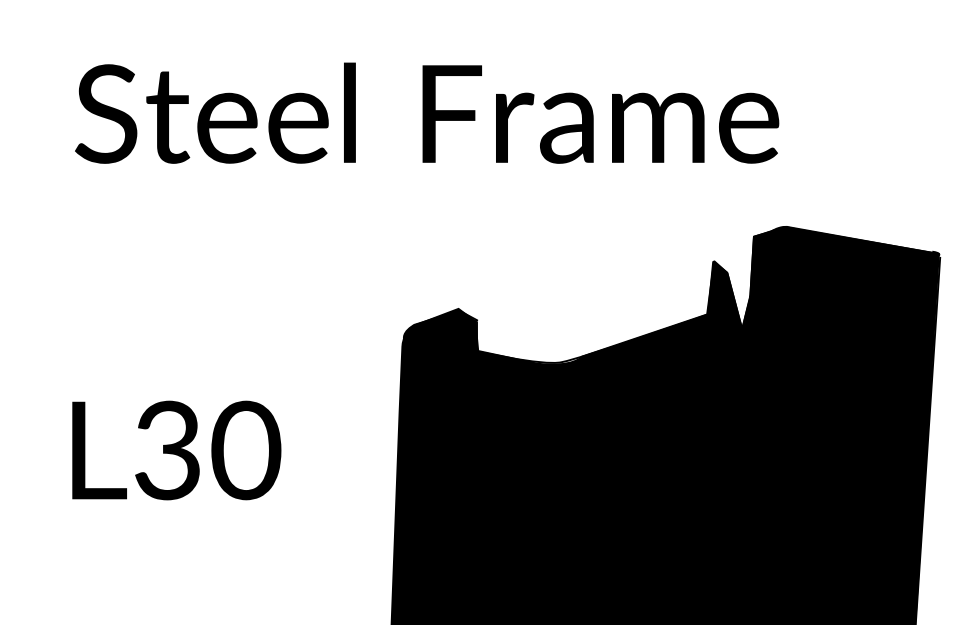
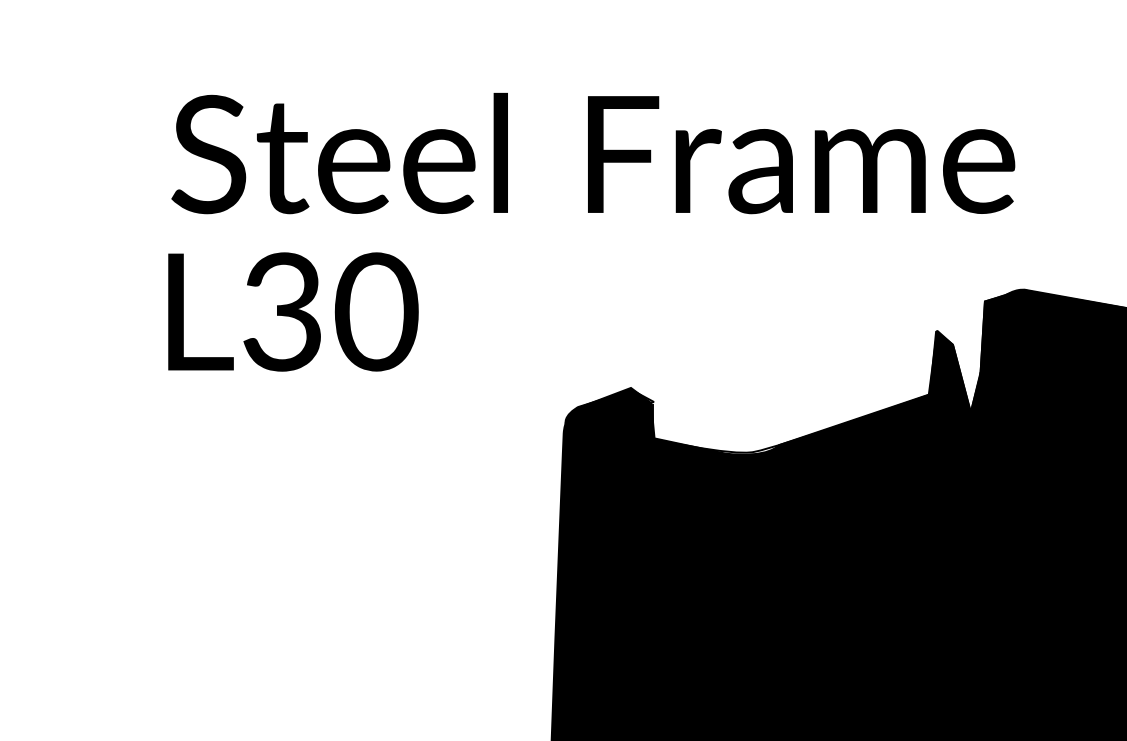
text: (176, 450) -> (293, 311), moved

